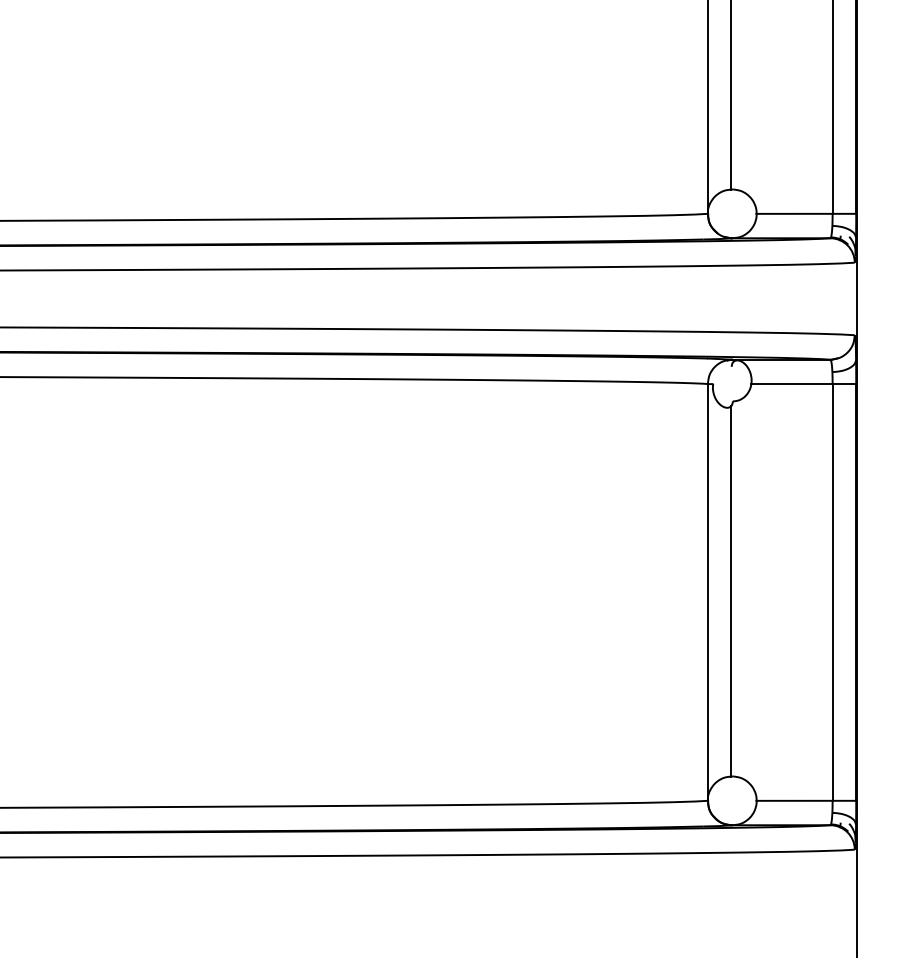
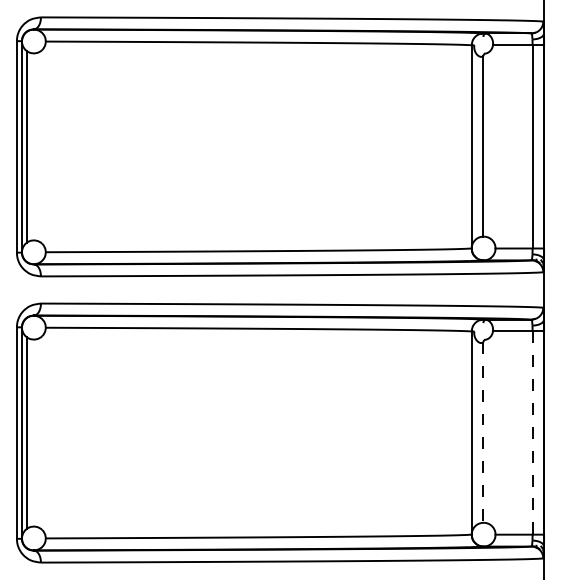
line: (731, 591) -> (483, 432), solid -> dashed
line: (832, 593) -> (532, 433), solid -> dashed

